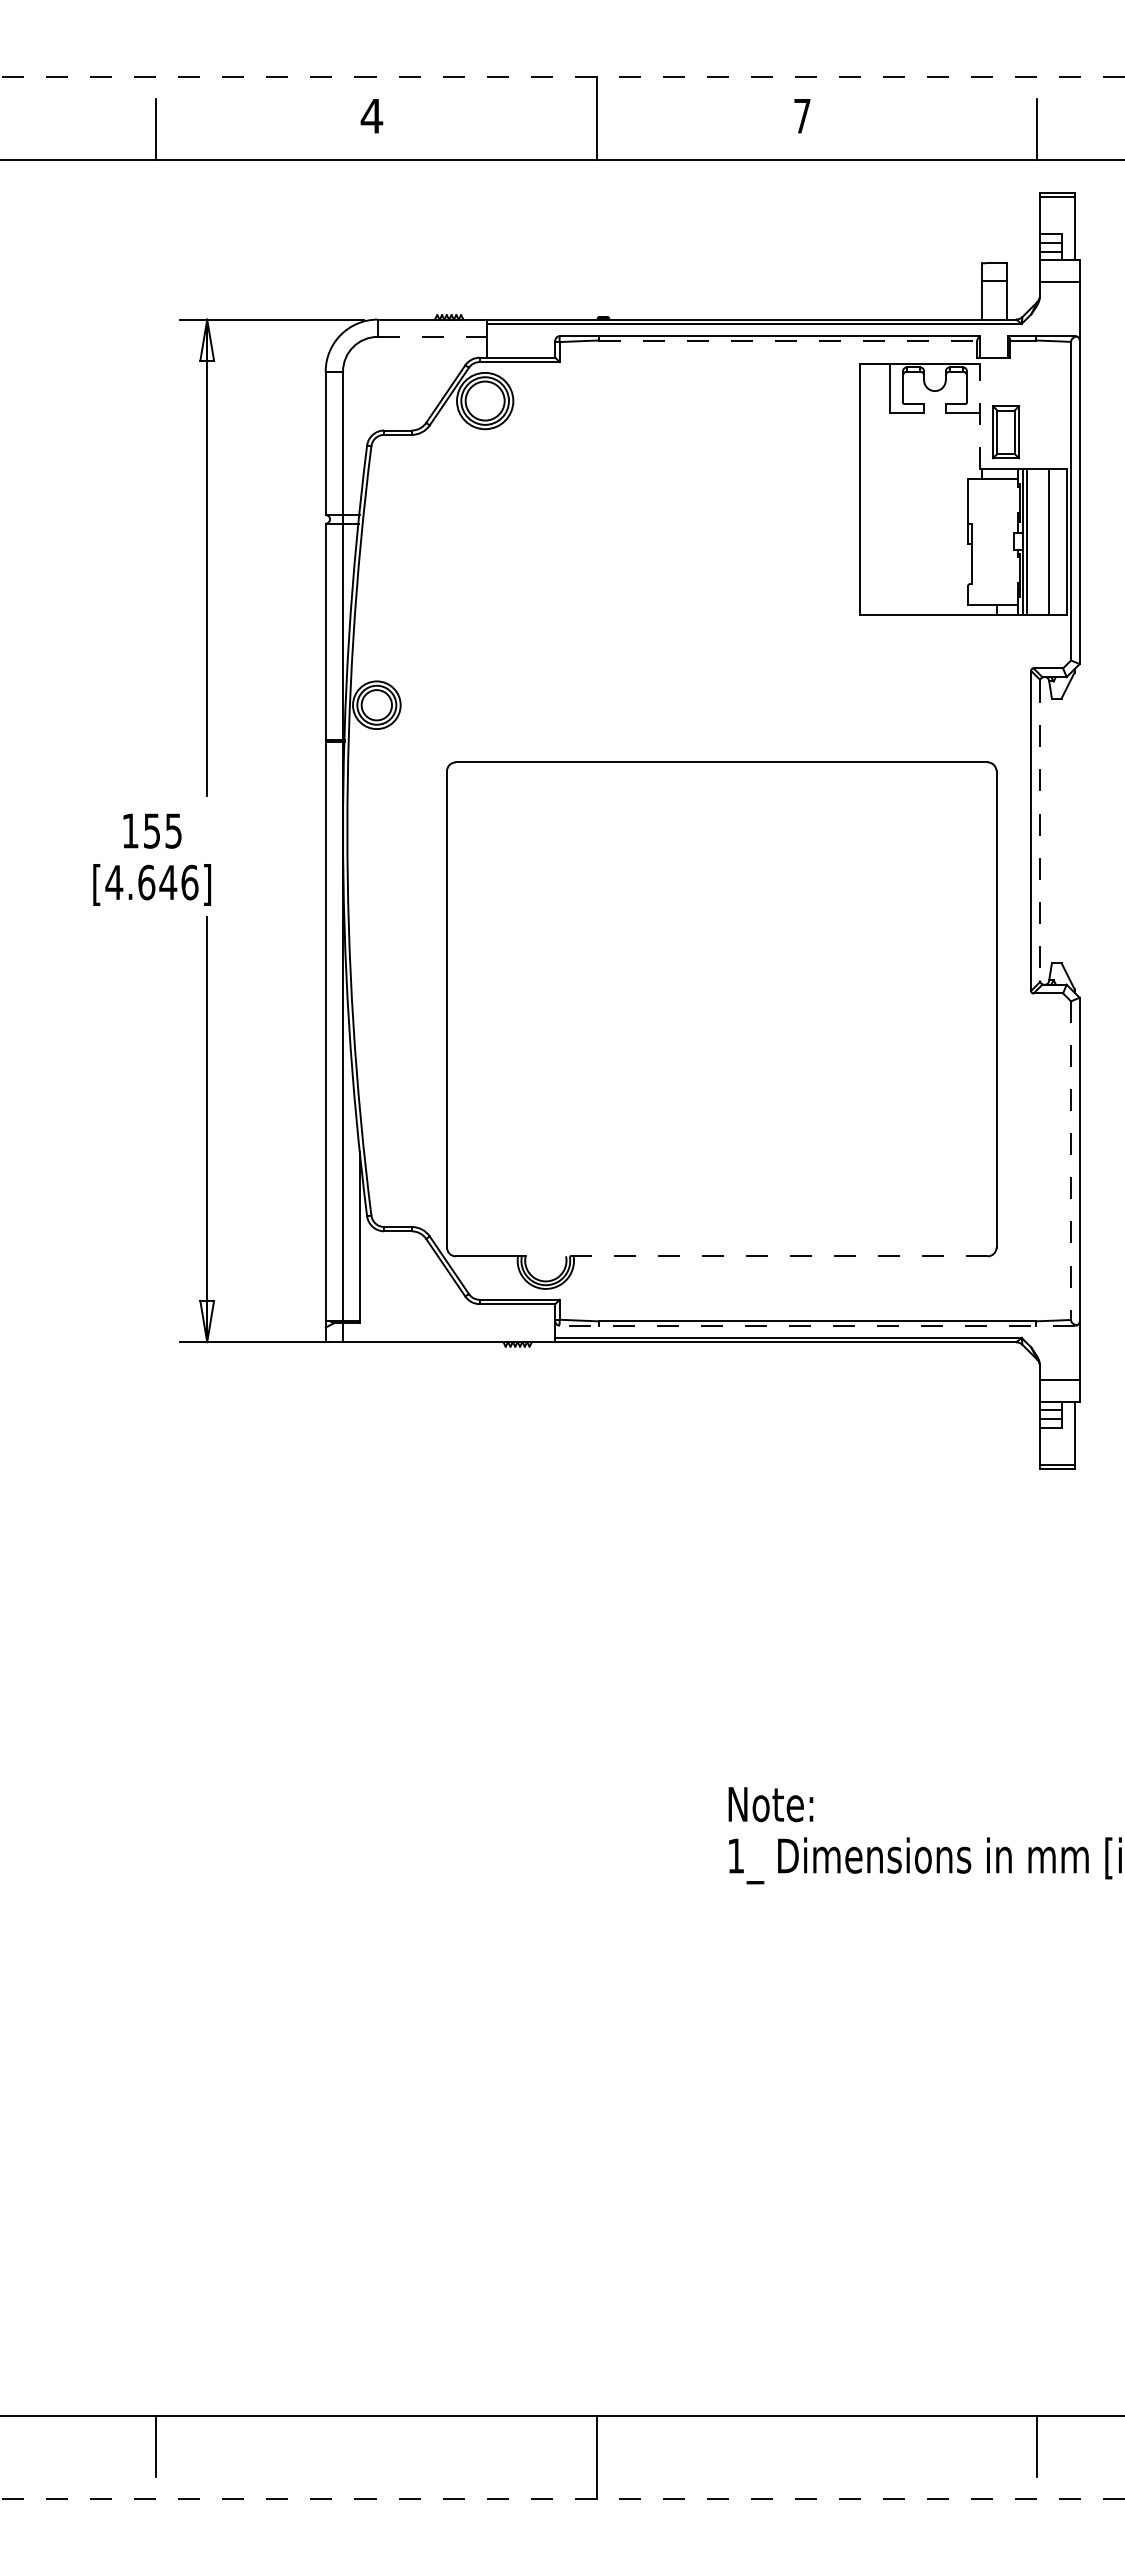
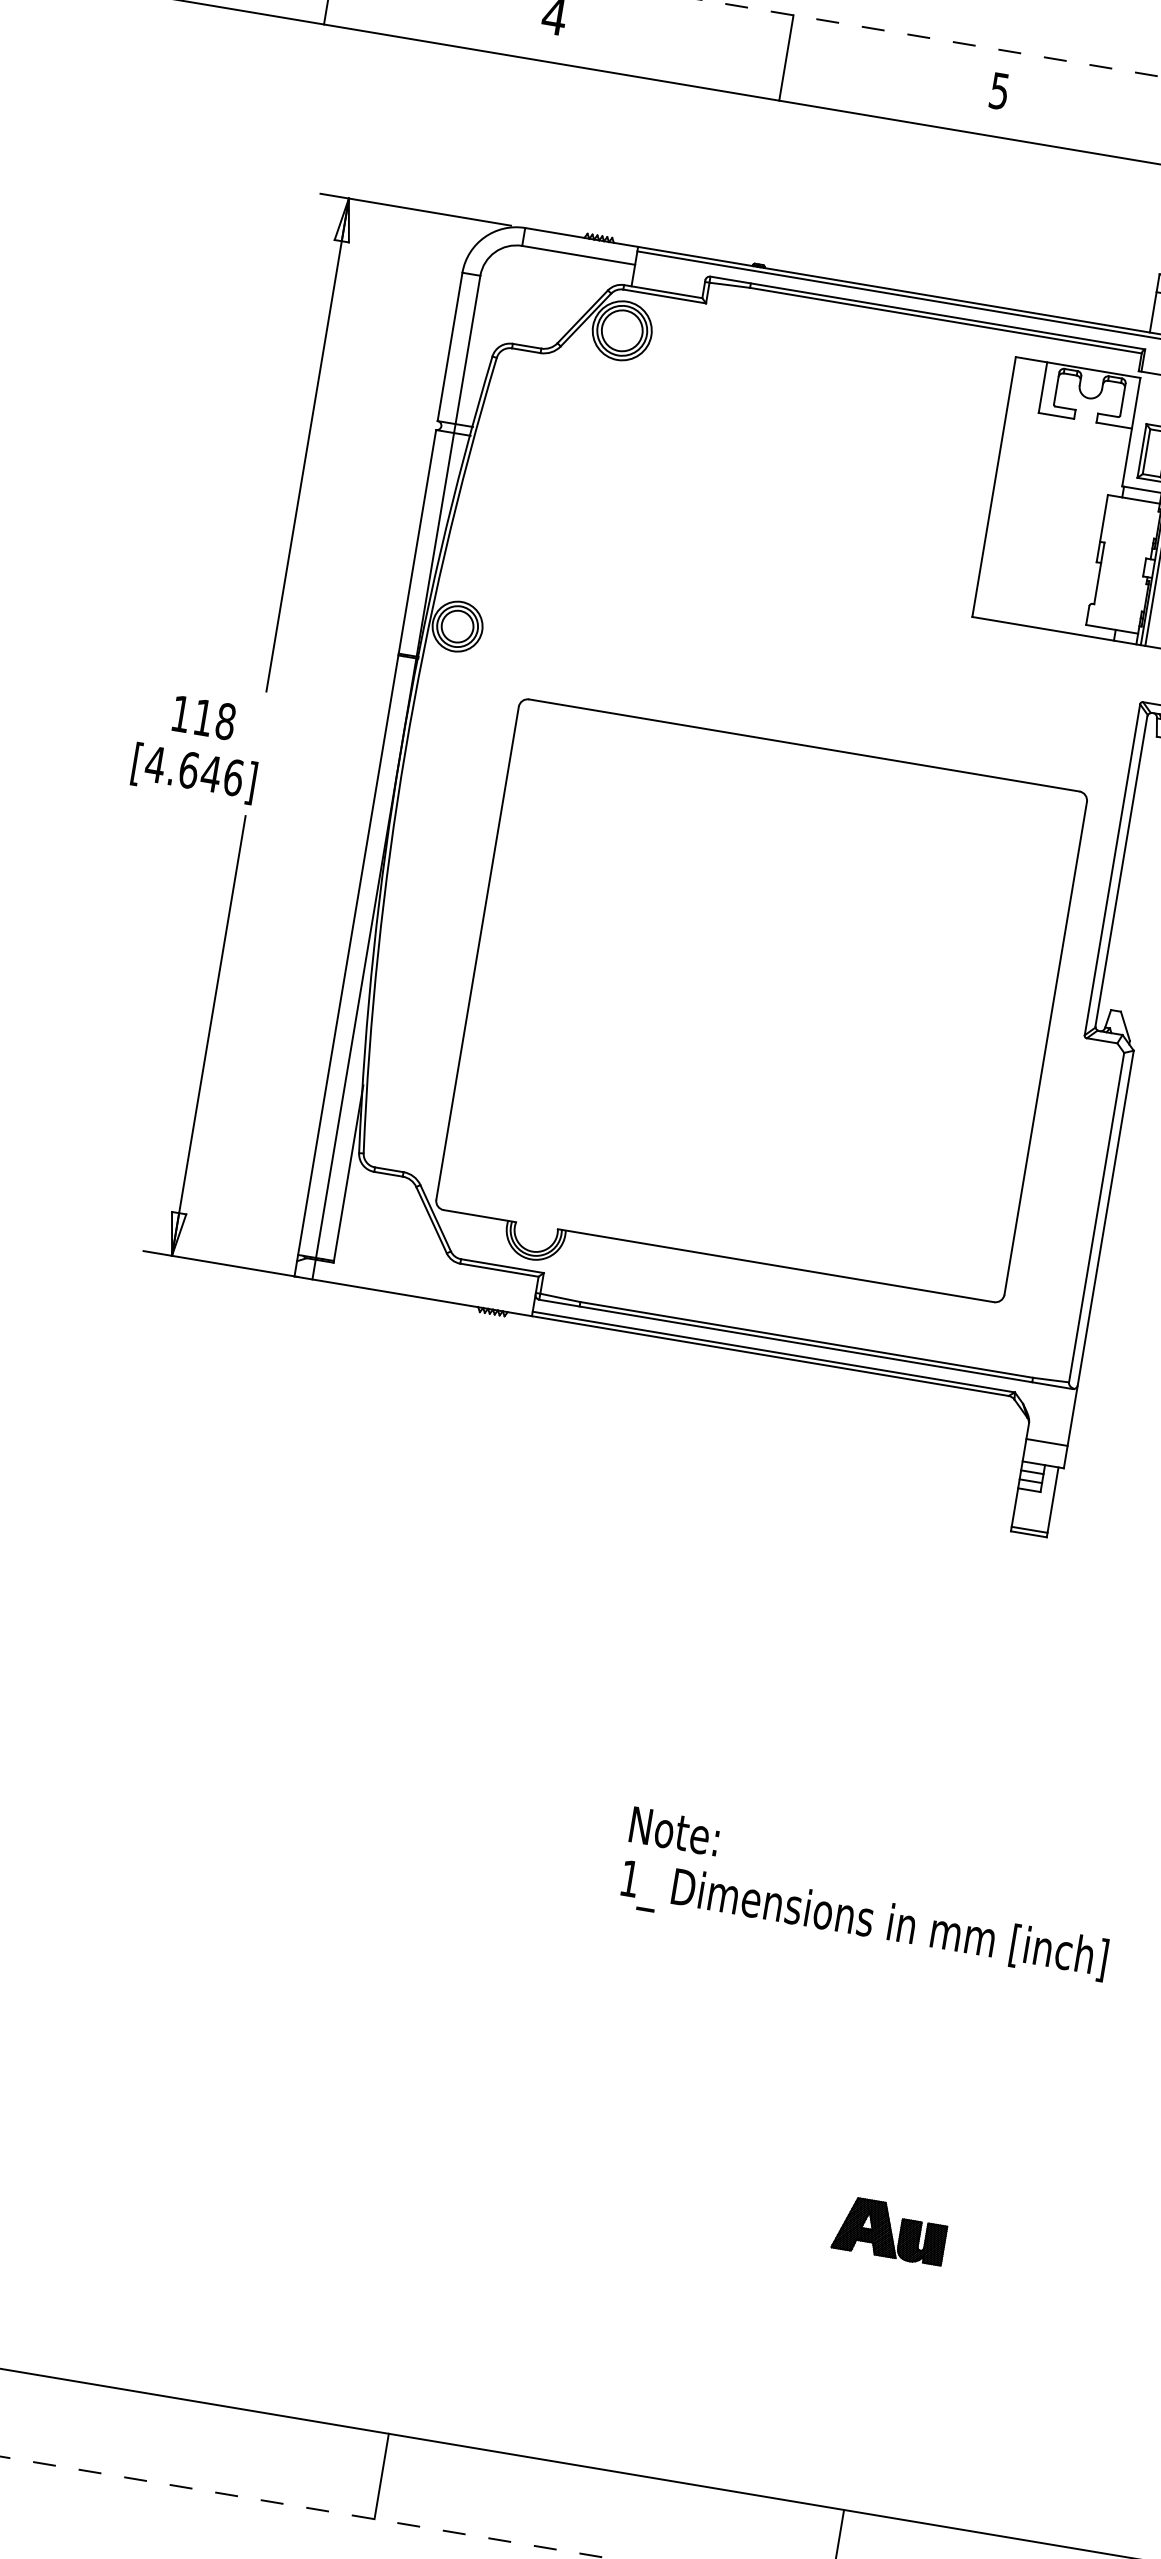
text: (802, 116) -> (999, 91), 7 -> 5
line: (432, 336) -> (578, 254), dashed -> solid
line: (788, 340) -> (946, 320), dashed -> solid
line: (980, 415) -> (1131, 431), dashed -> solid
text: (163, 830) -> (215, 719), 155 -> 118
line: (1039, 831) -> (1120, 871), dashed -> solid
line: (1071, 1161) -> (1096, 1218), dashed -> solid
line: (776, 1256) -> (775, 1265), dashed -> solid
line: (817, 1325) -> (805, 1344), dashed -> solid
part: (1036, 2145) -> (890, 2230), added

